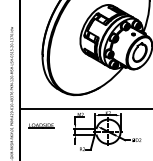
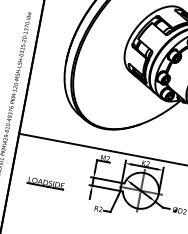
part: (41, 125) -> (46, 182), moved

